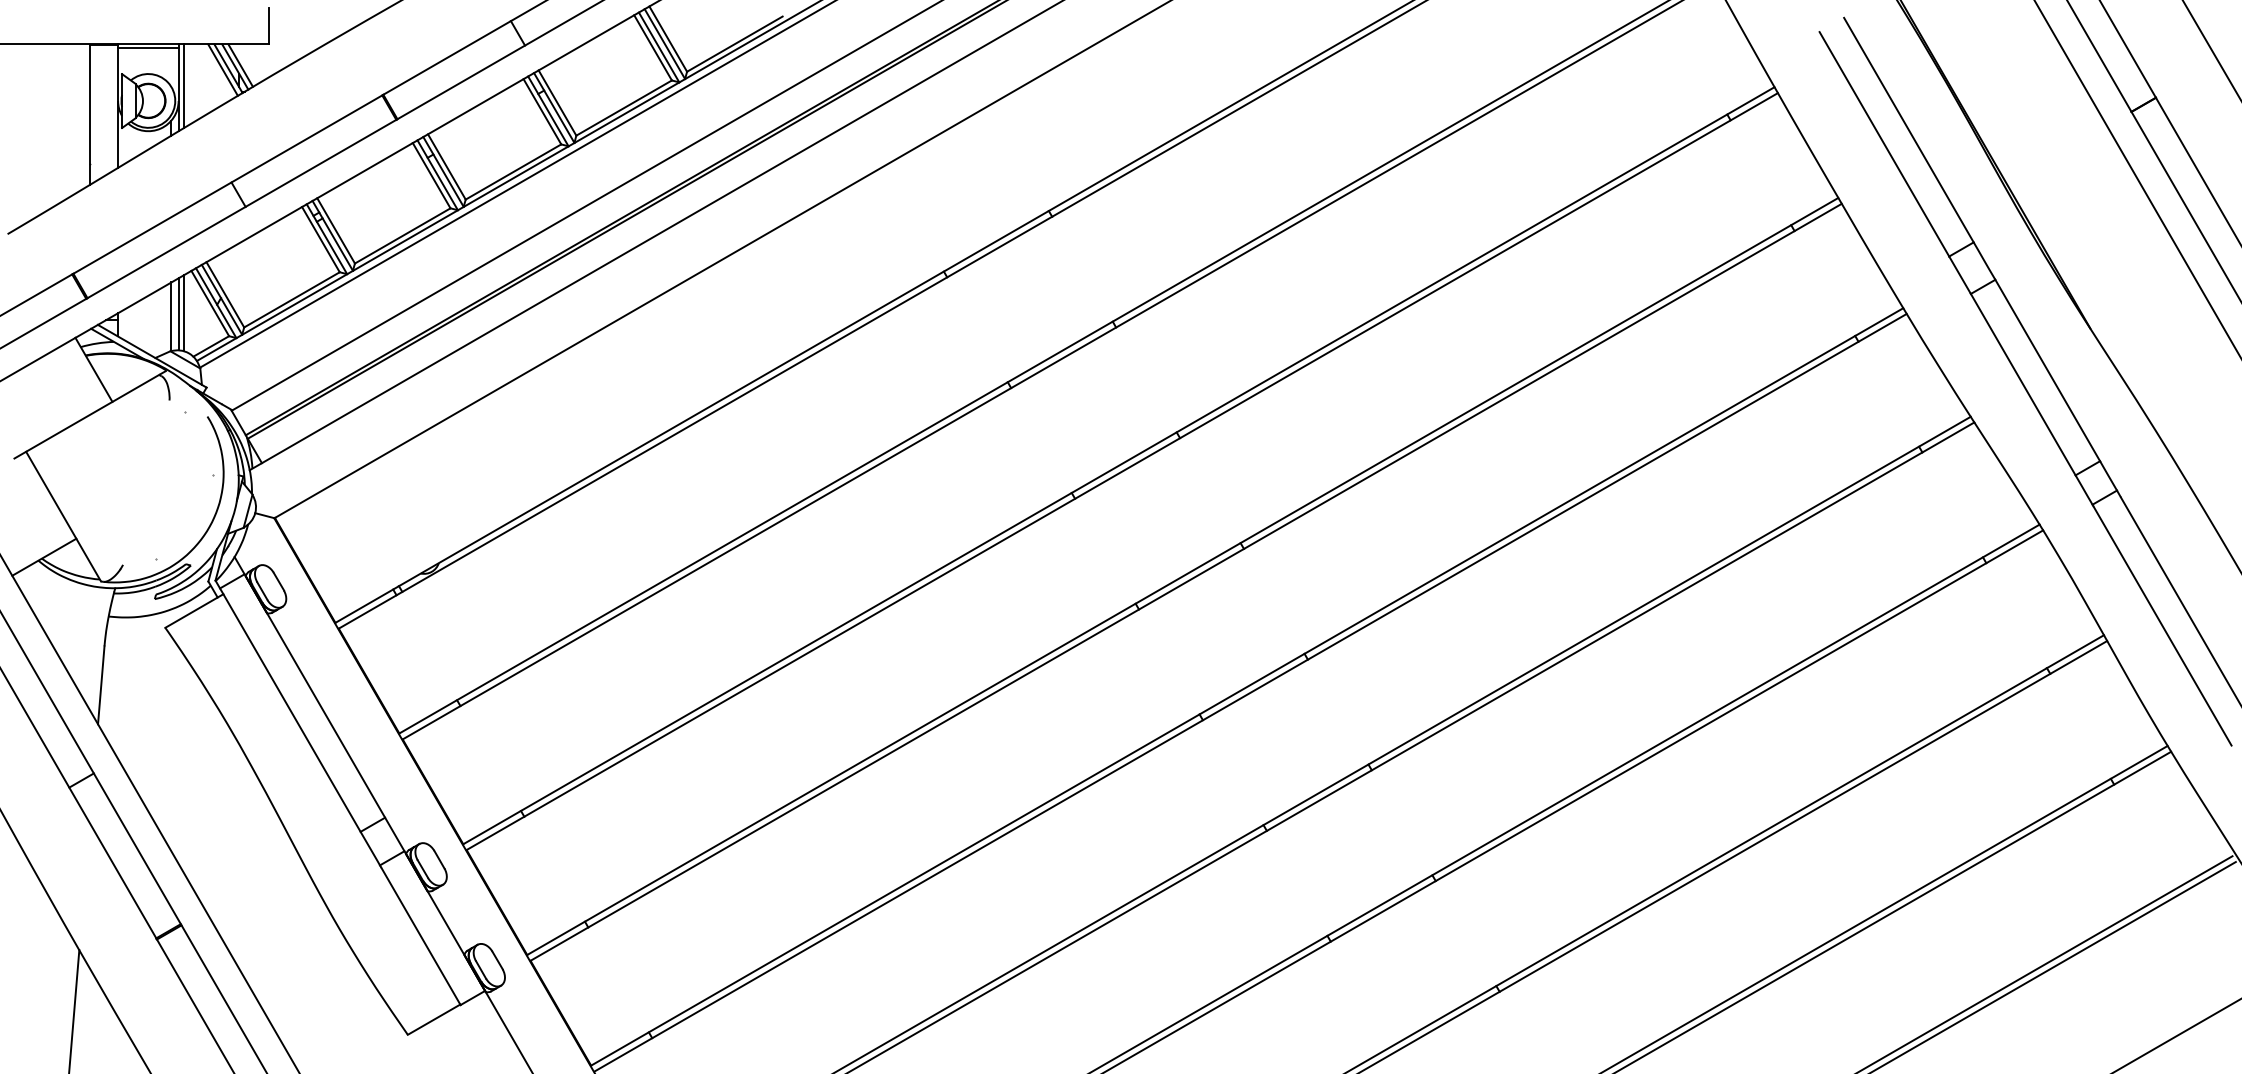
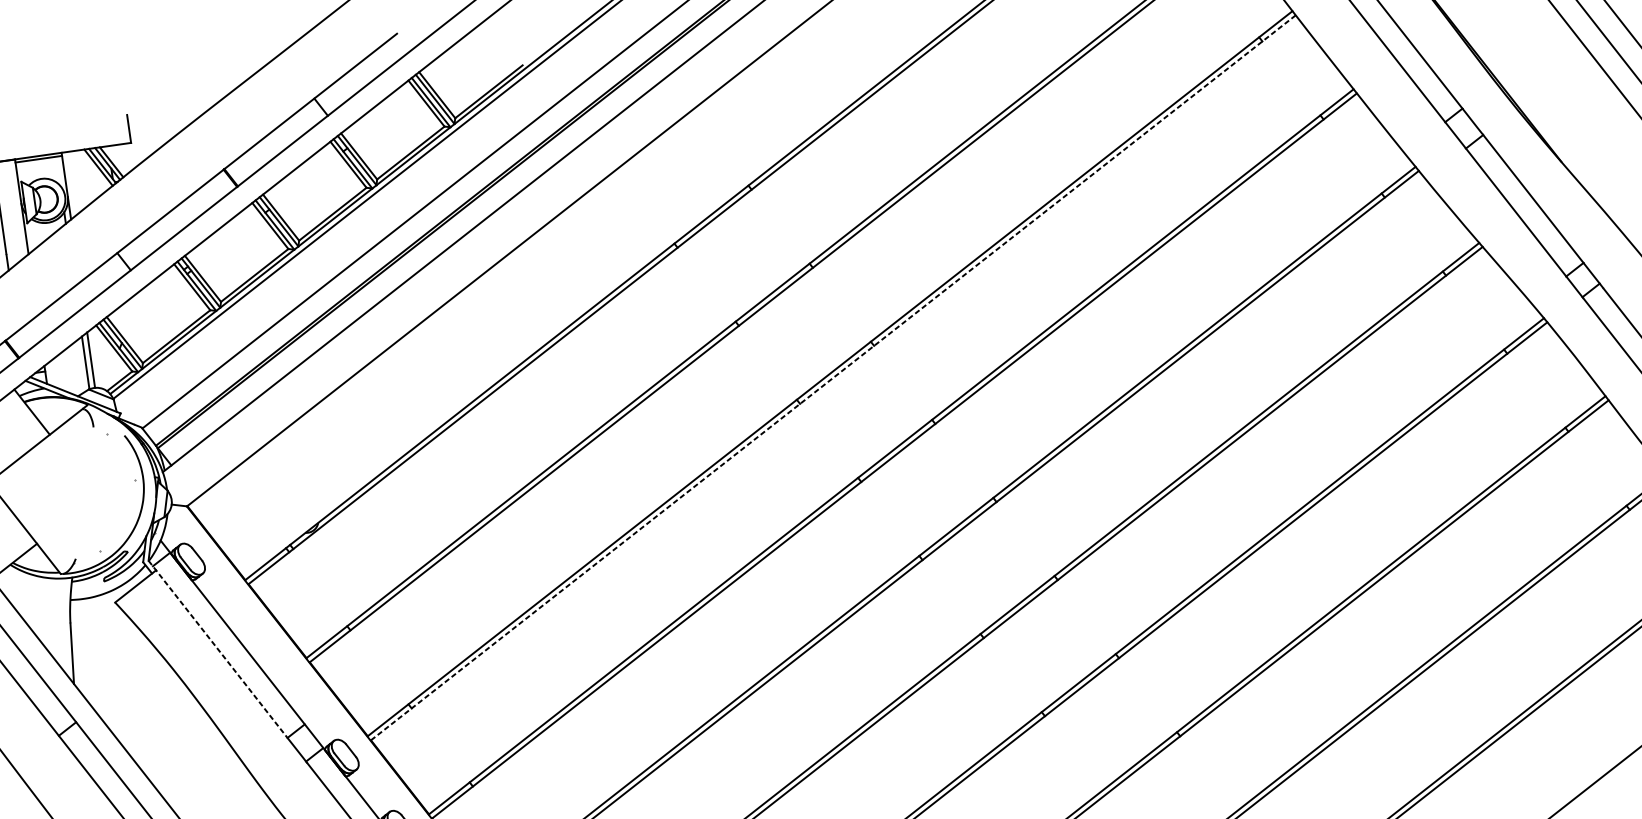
line: (184, 86) -> (70, 184), removed
line: (184, 313) -> (95, 358), removed
line: (1121, 471) -> (832, 377), solid -> dashed
line: (288, 706) -> (218, 649), solid -> dashed

